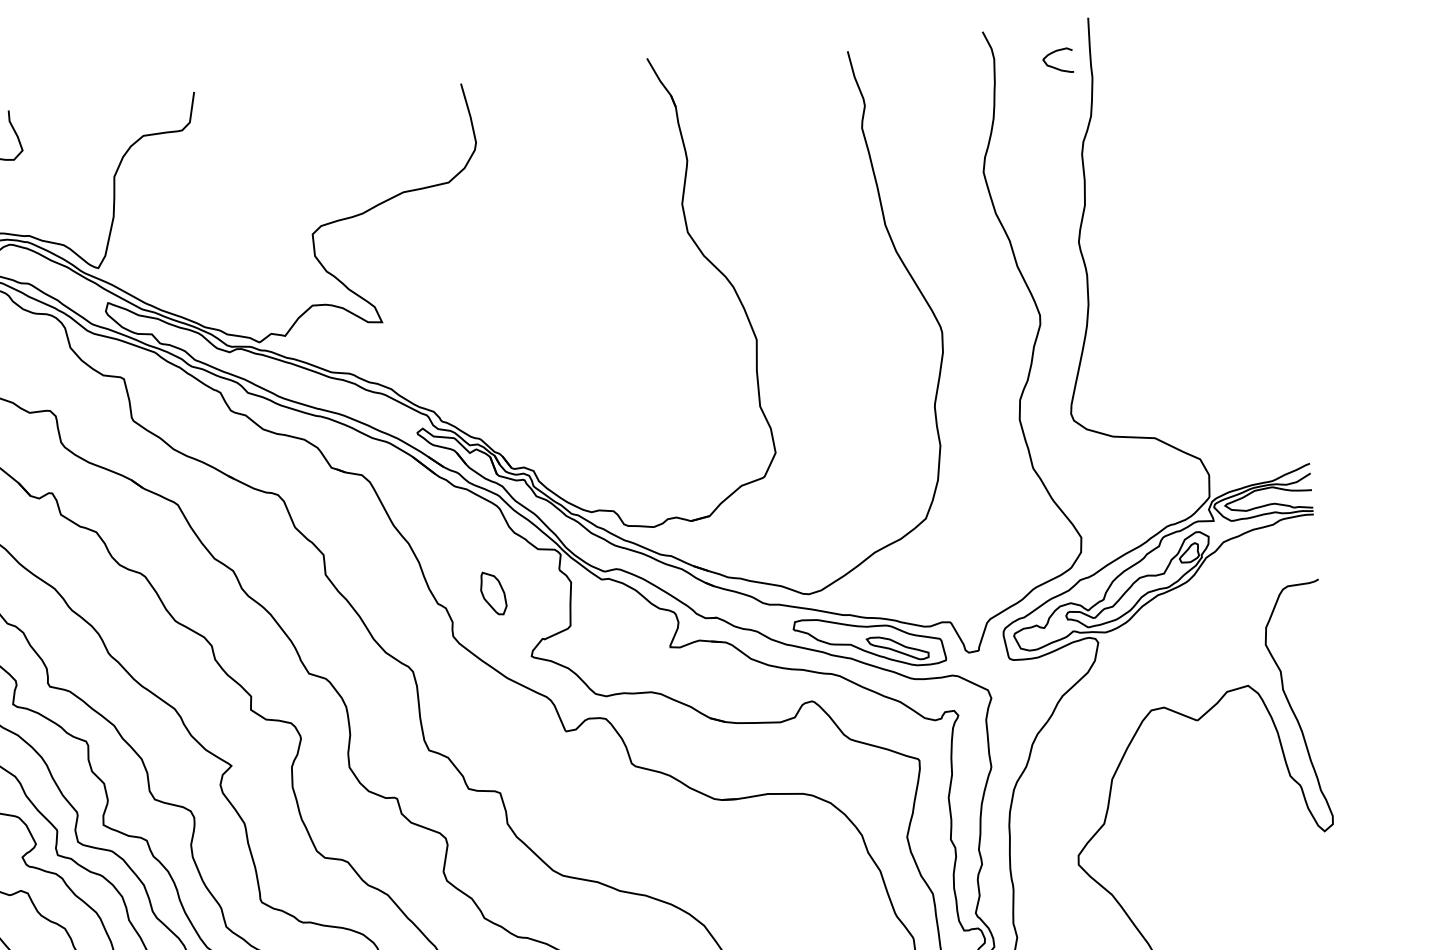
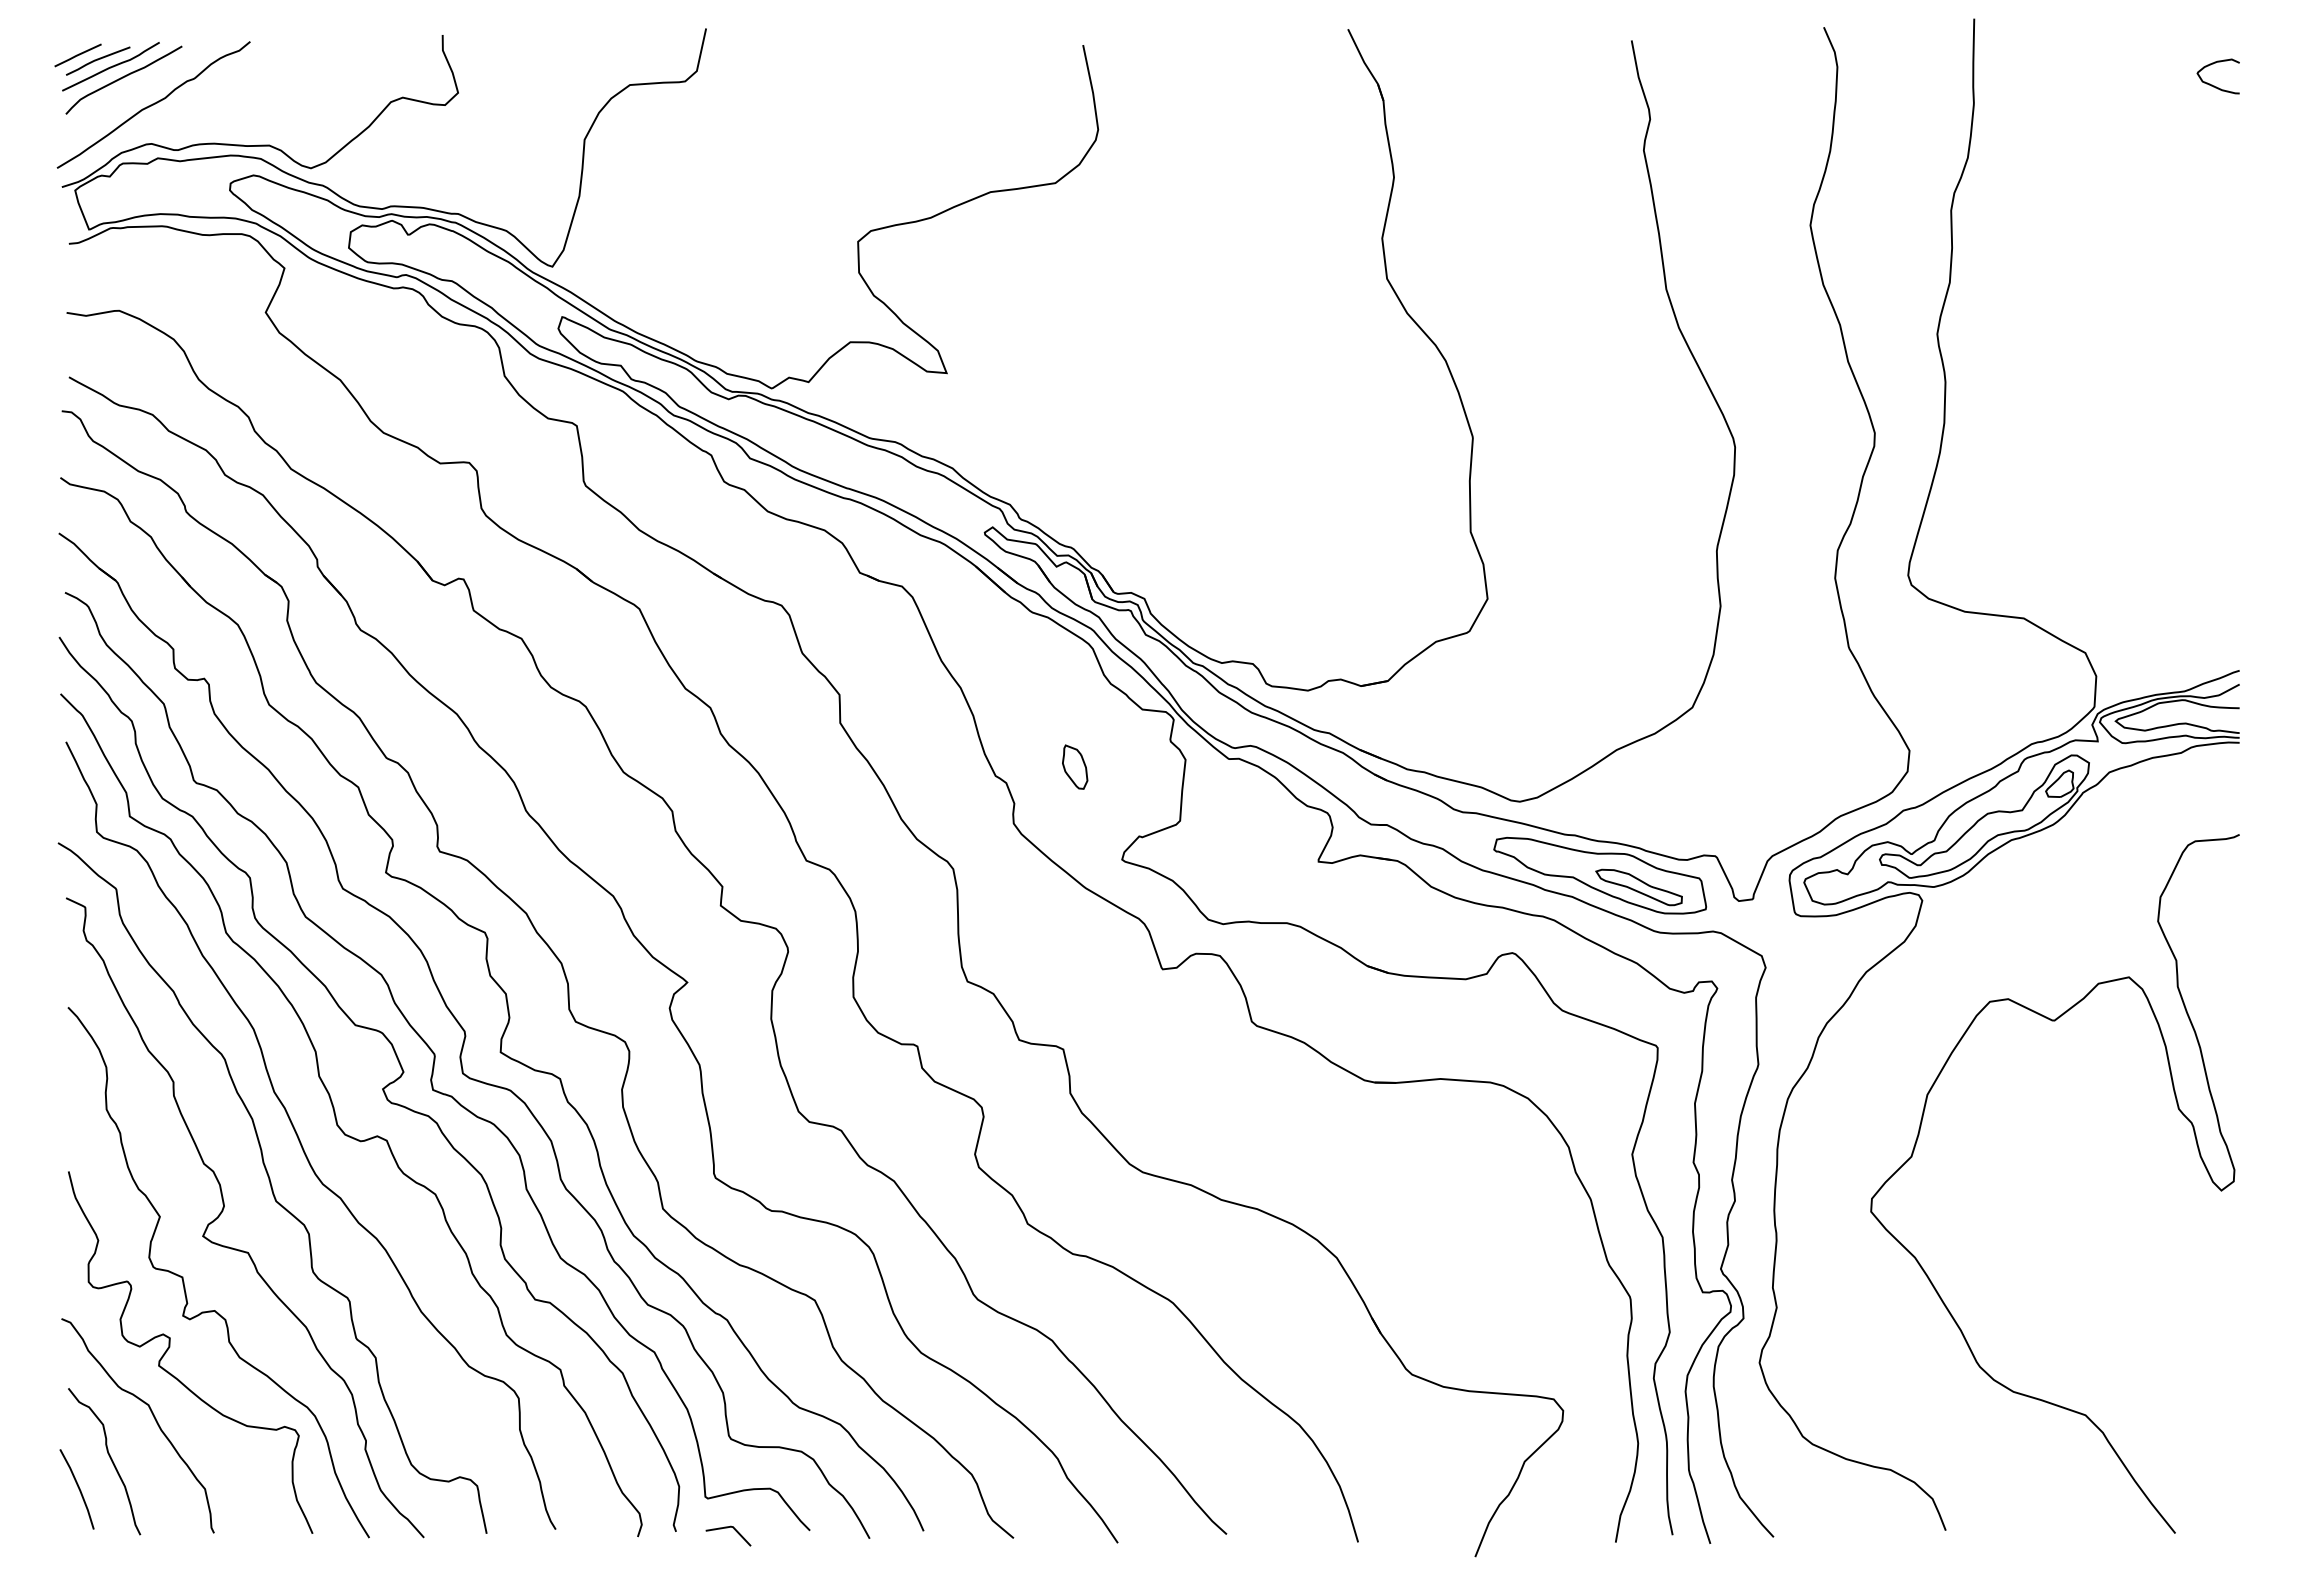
curve: (1054, 66) -> (2212, 84), moved
part: (493, 592) -> (1075, 766), size x0.71

